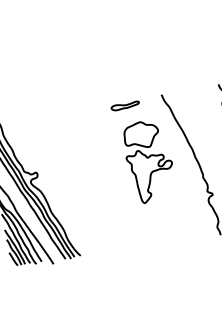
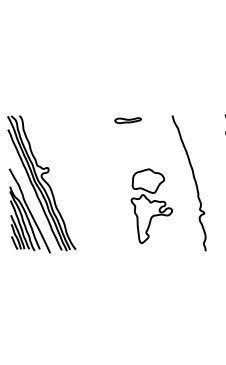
part: (124, 106) -> (127, 120), moved
part: (149, 161) -> (151, 206), moved

